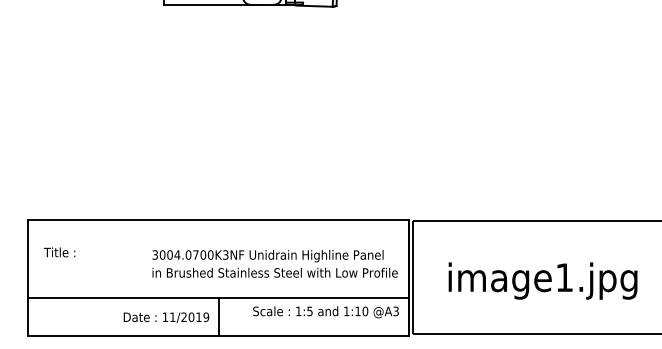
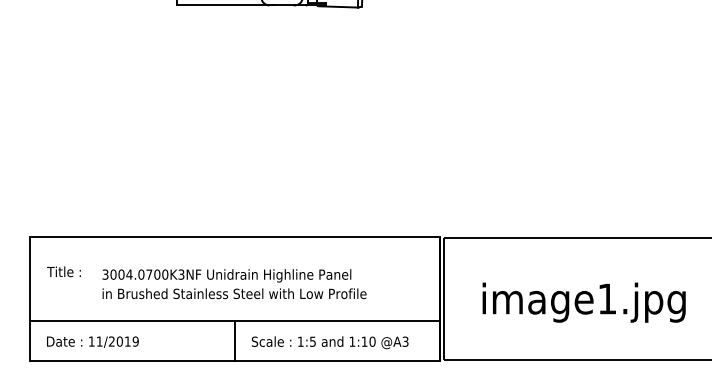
text: (274, 263) -> (233, 283), moved
text: (325, 312) -> (329, 342), moved
text: (166, 317) -> (92, 341), moved

